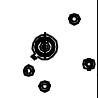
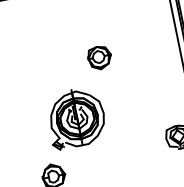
part: (74, 19) -> (99, 57), moved

